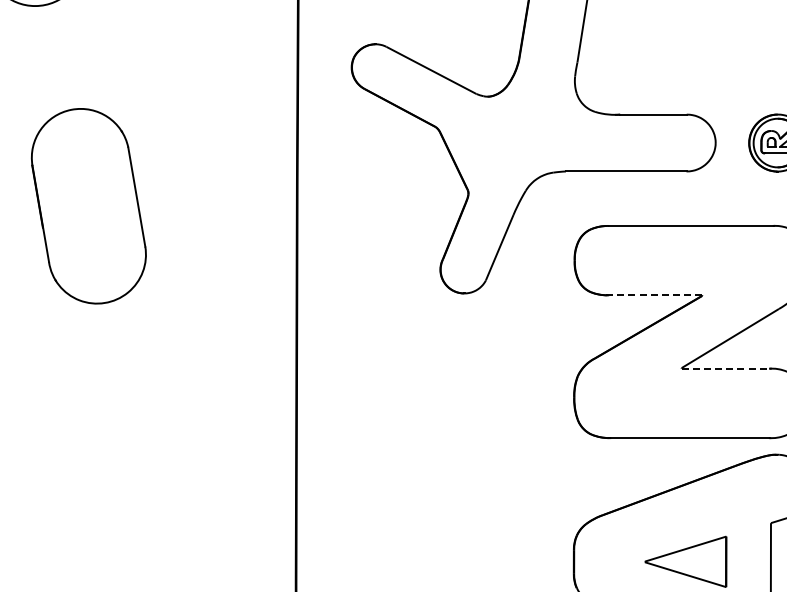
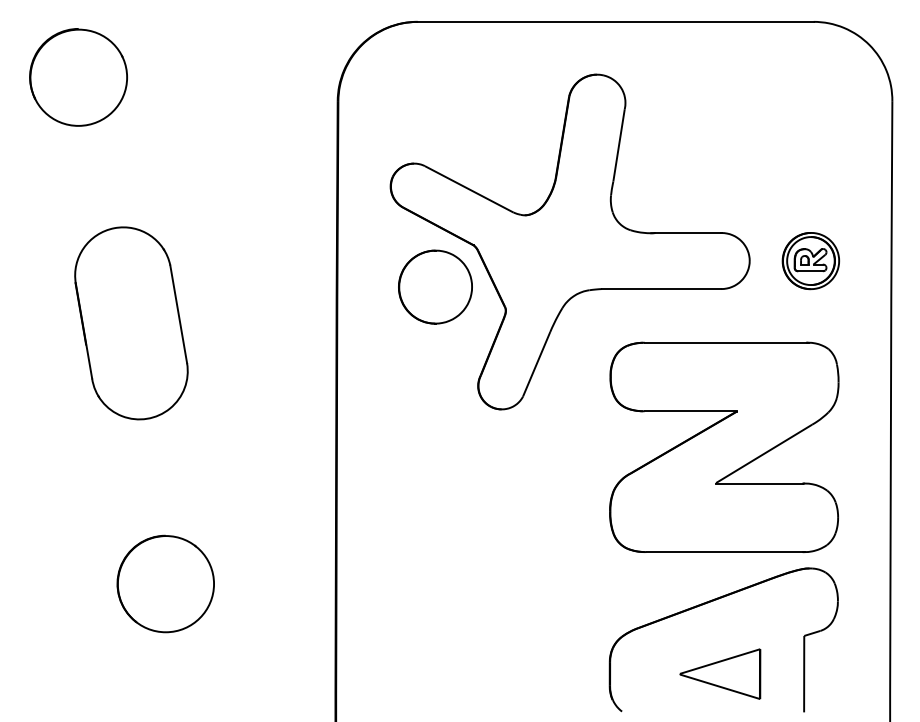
part: (397, 168) -> (435, 286), added
line: (655, 295) -> (690, 411), dashed -> solid
line: (725, 368) -> (759, 483), dashed -> solid
part: (123, 469) -> (165, 583), added

